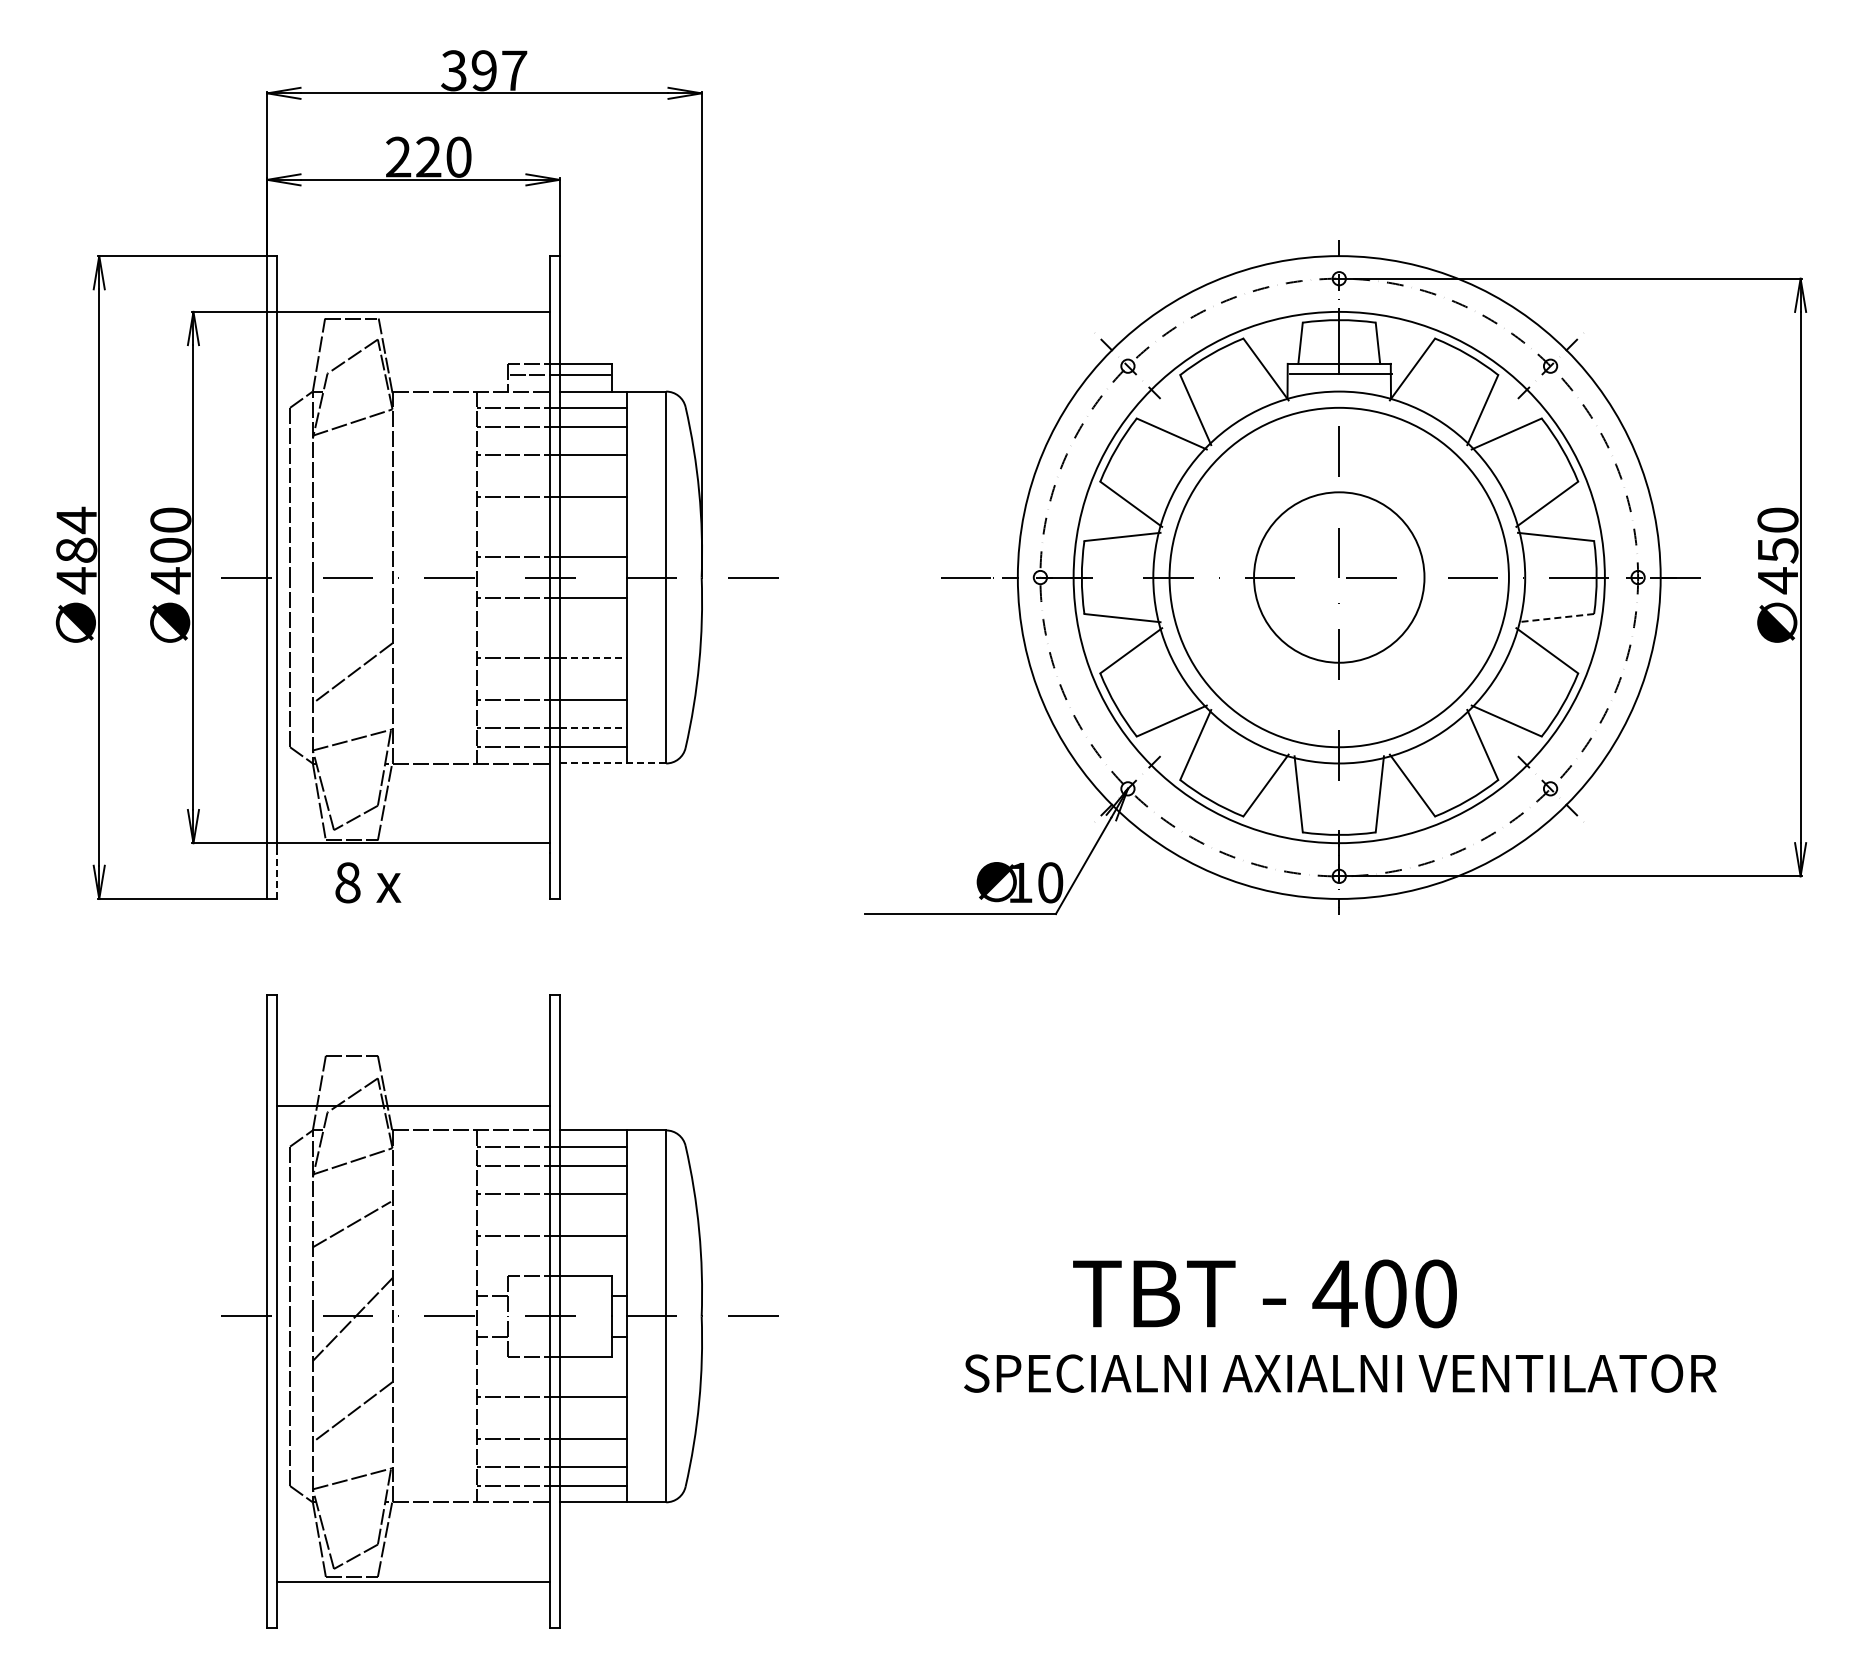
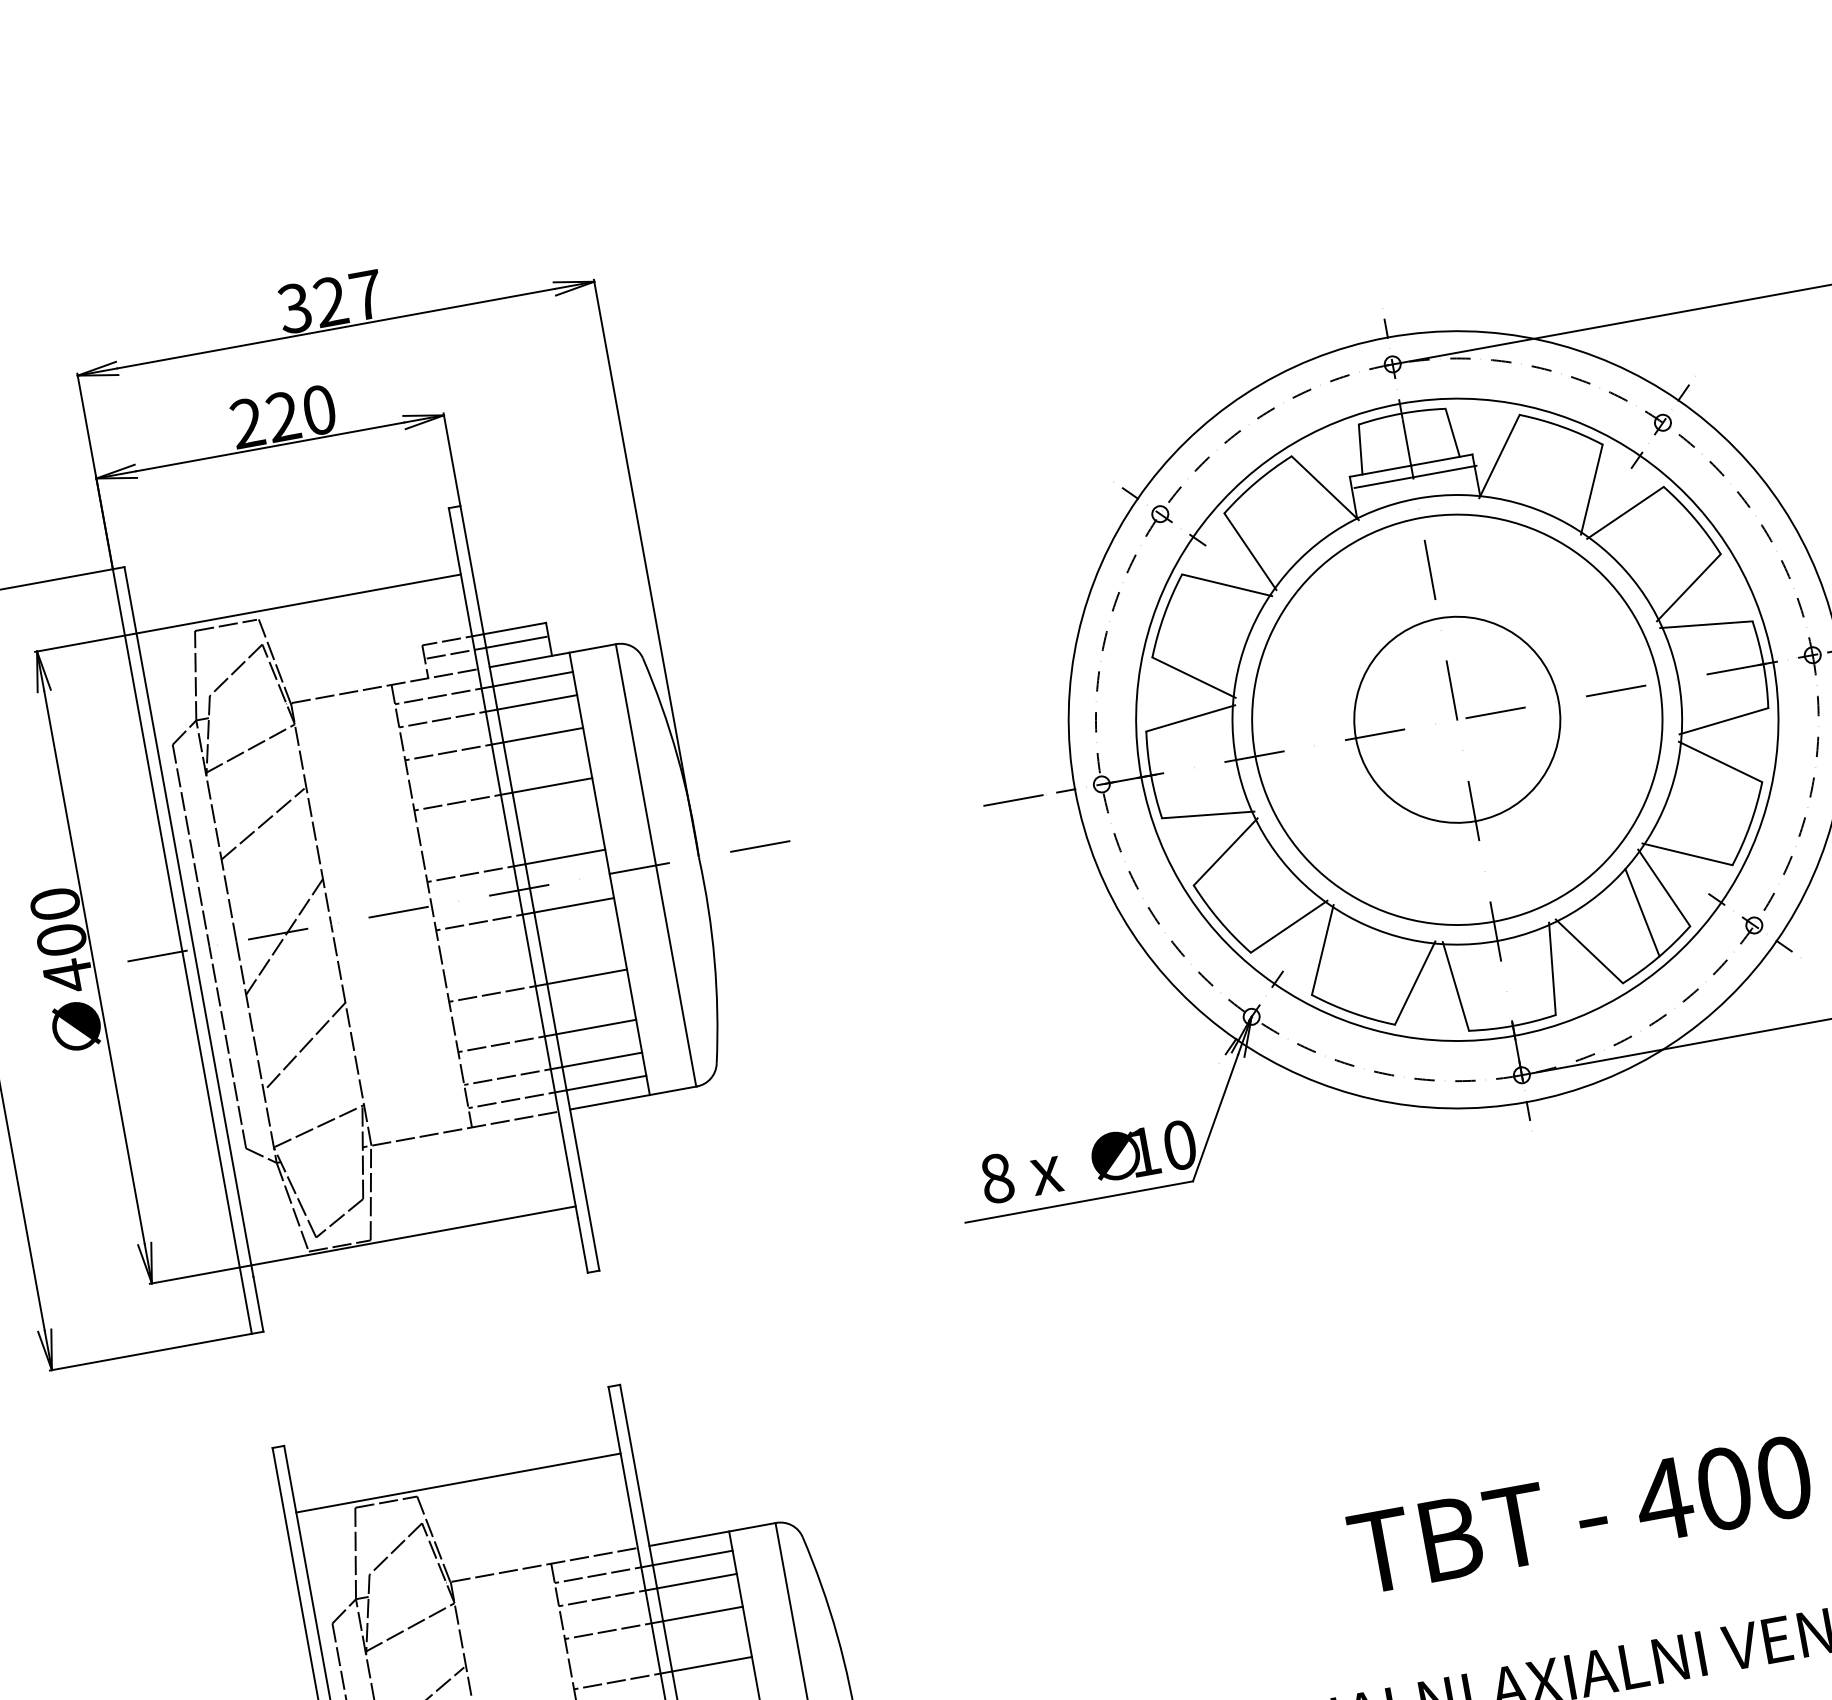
text: (483, 70) -> (329, 301), 397 -> 327
line: (351, 485) -> (262, 823), added
line: (352, 580) -> (284, 936), added
line: (1555, 618) -> (1723, 721), dashed -> solid
line: (593, 657) -> (587, 976), dashed -> solid
line: (593, 727) -> (602, 1059), dashed -> solid
line: (1461, 761) -> (1642, 912), added
line: (613, 763) -> (634, 1097), dashed -> solid
line: (277, 875) -> (258, 1303), dashed -> solid
text: (368, 882) -> (1021, 1173), moved
line: (413, 1105) -> (458, 1482), moved
text: (1264, 1293) -> (1579, 1514), moved

